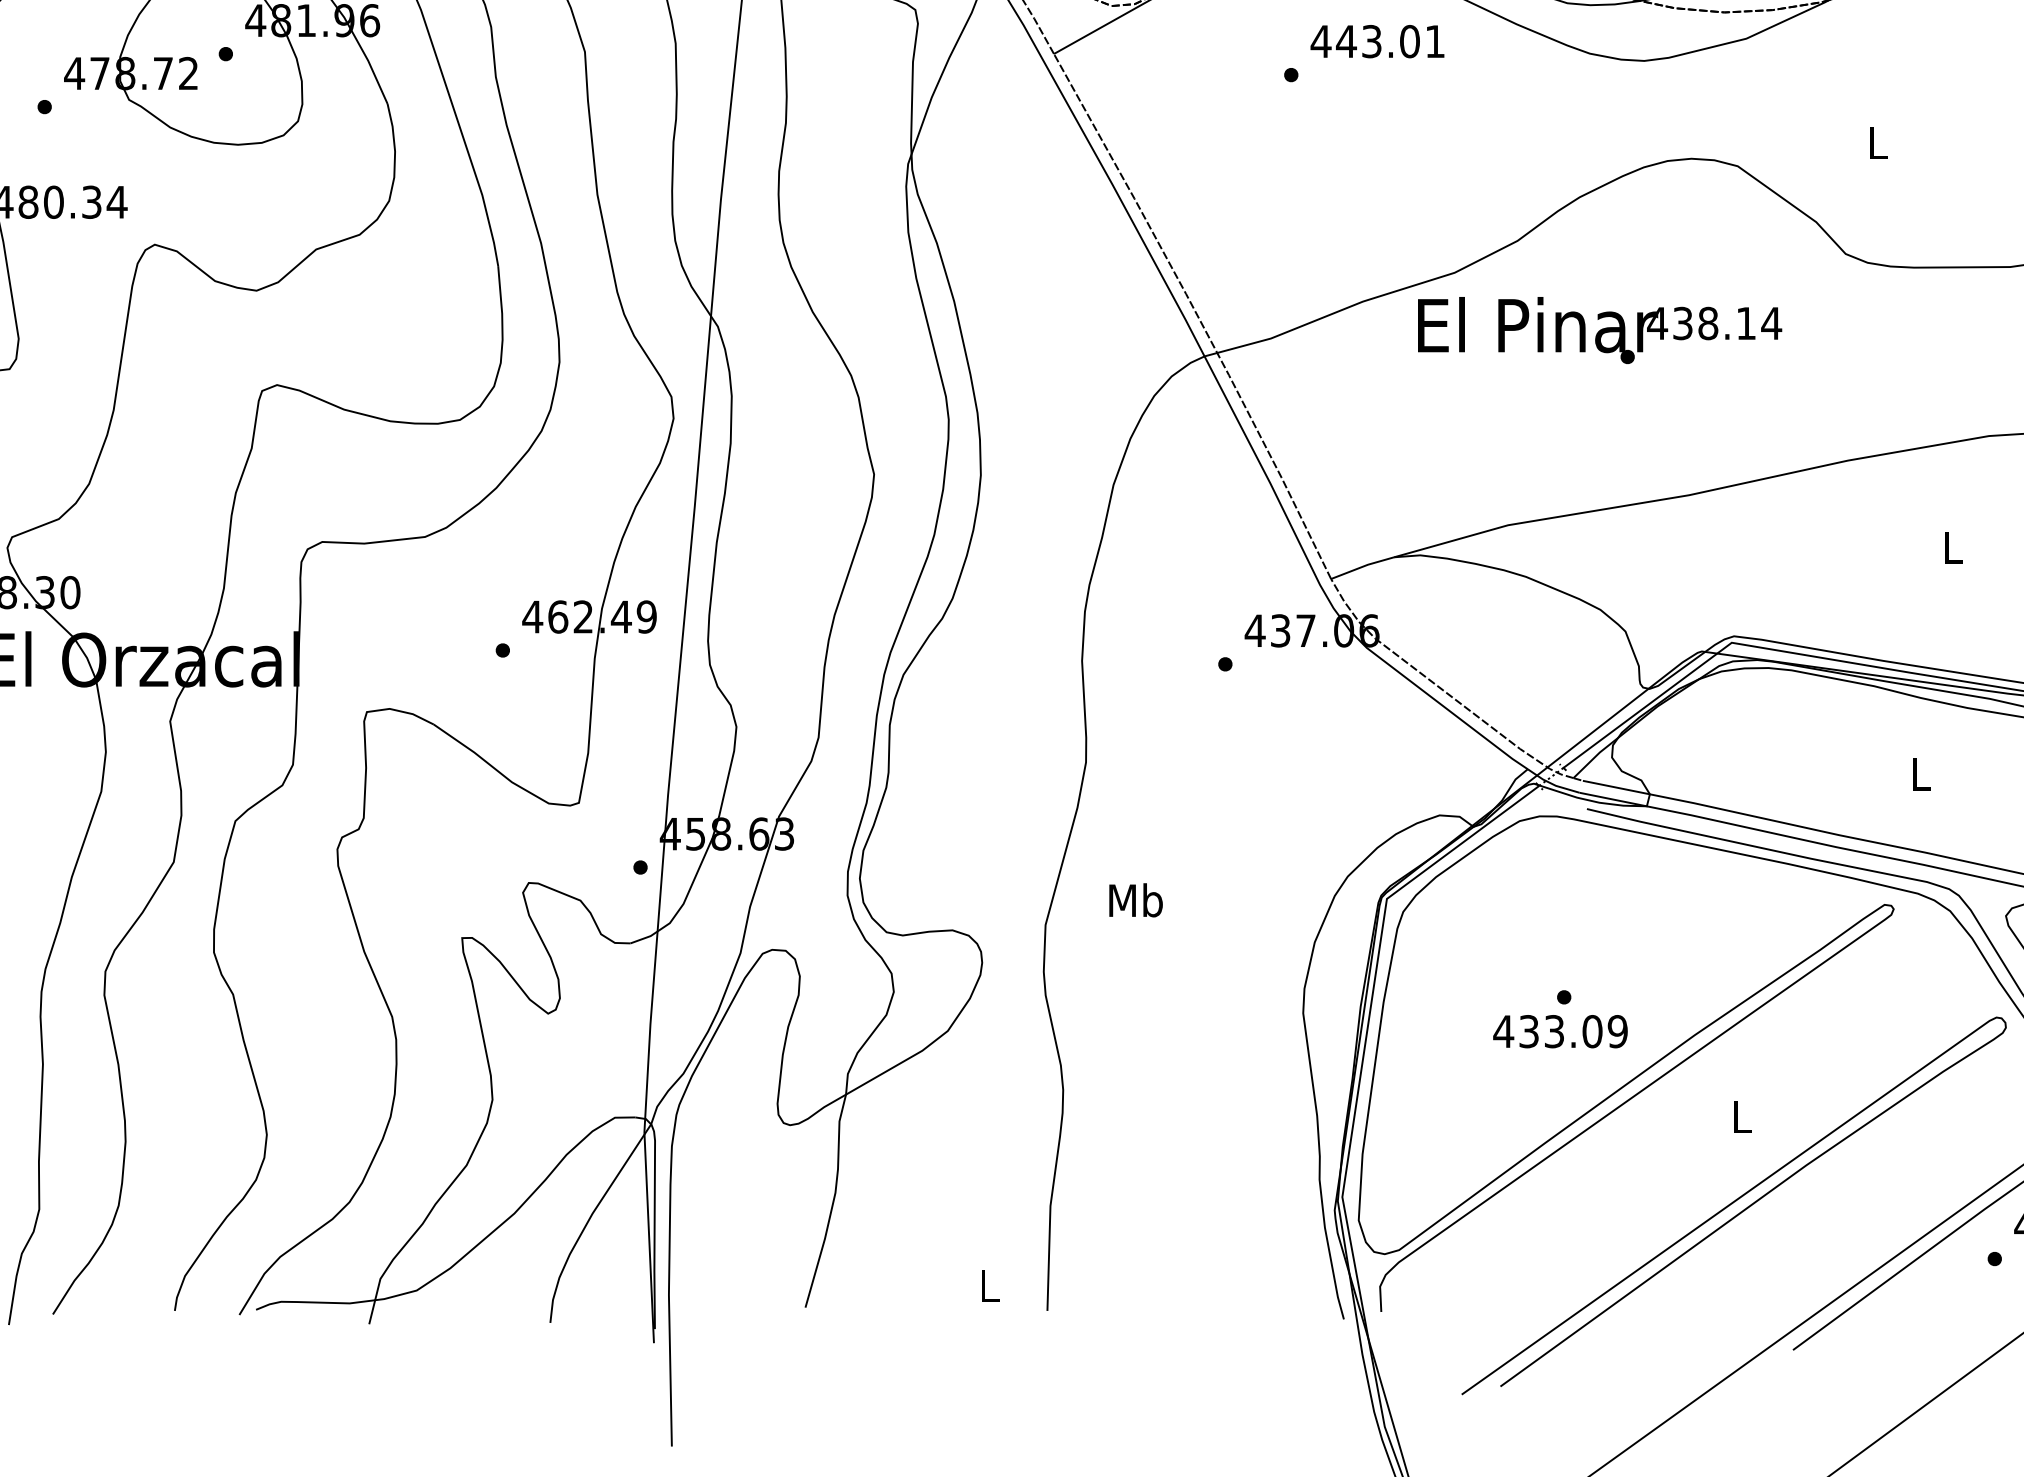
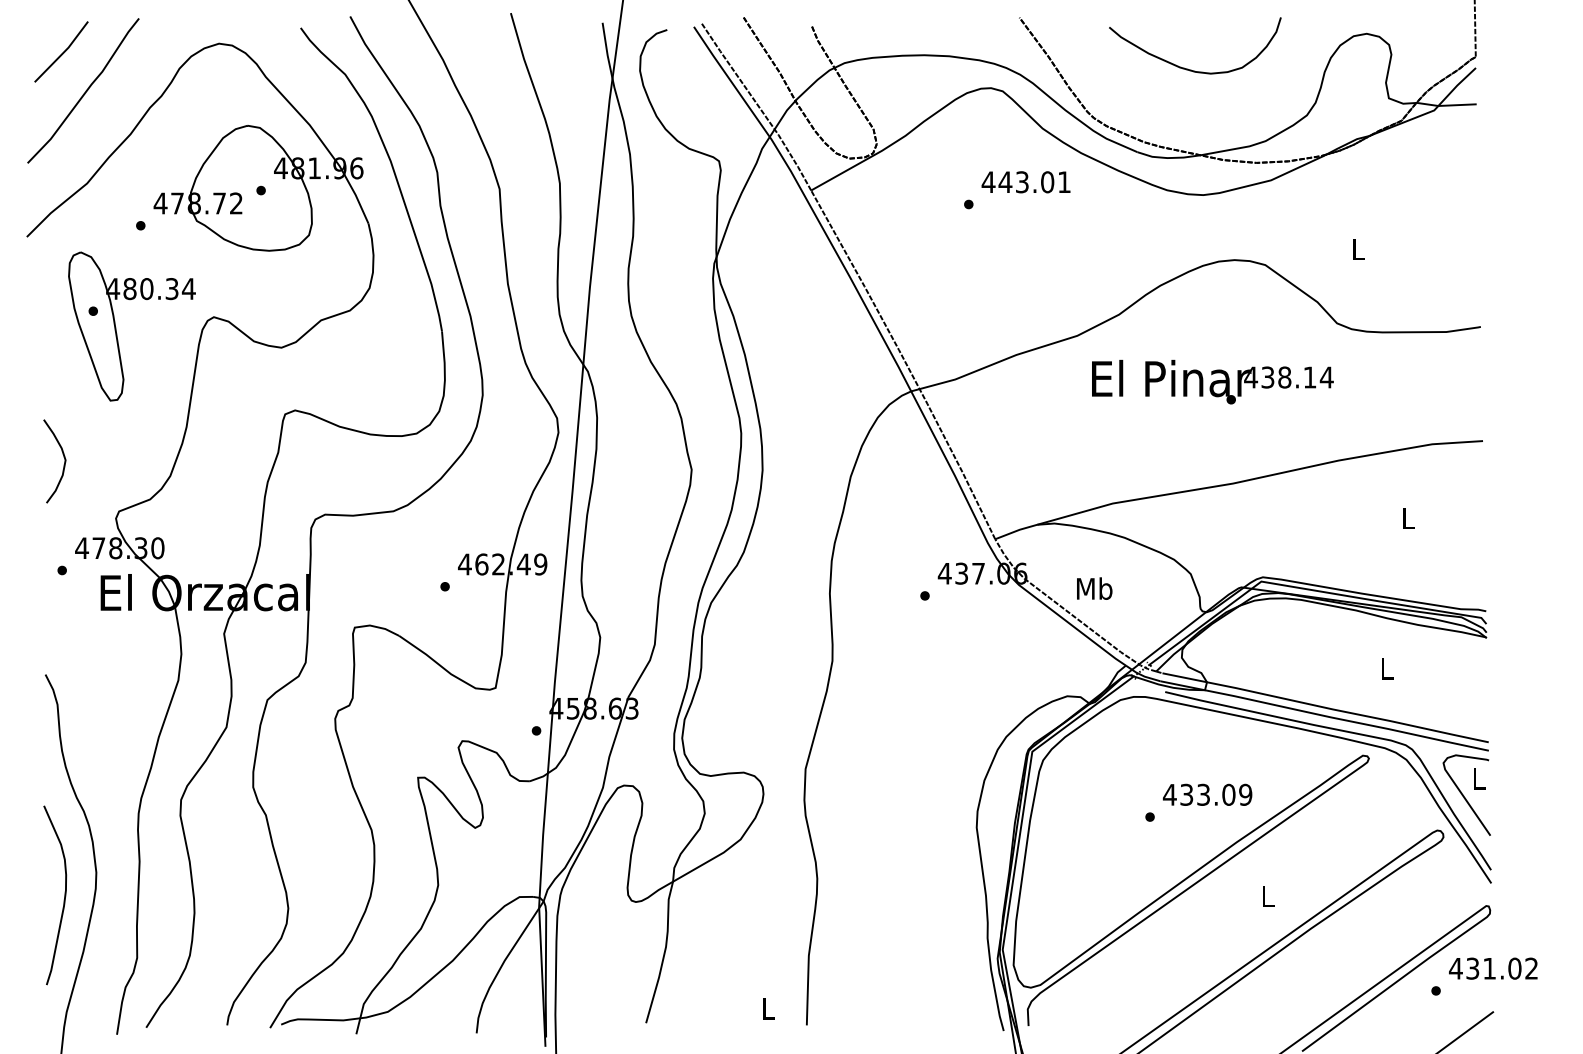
text: (1599, 329) -> (1212, 381), moved
text: (1135, 900) -> (1094, 588), moved
text: (1560, 1031) -> (1207, 794), moved

